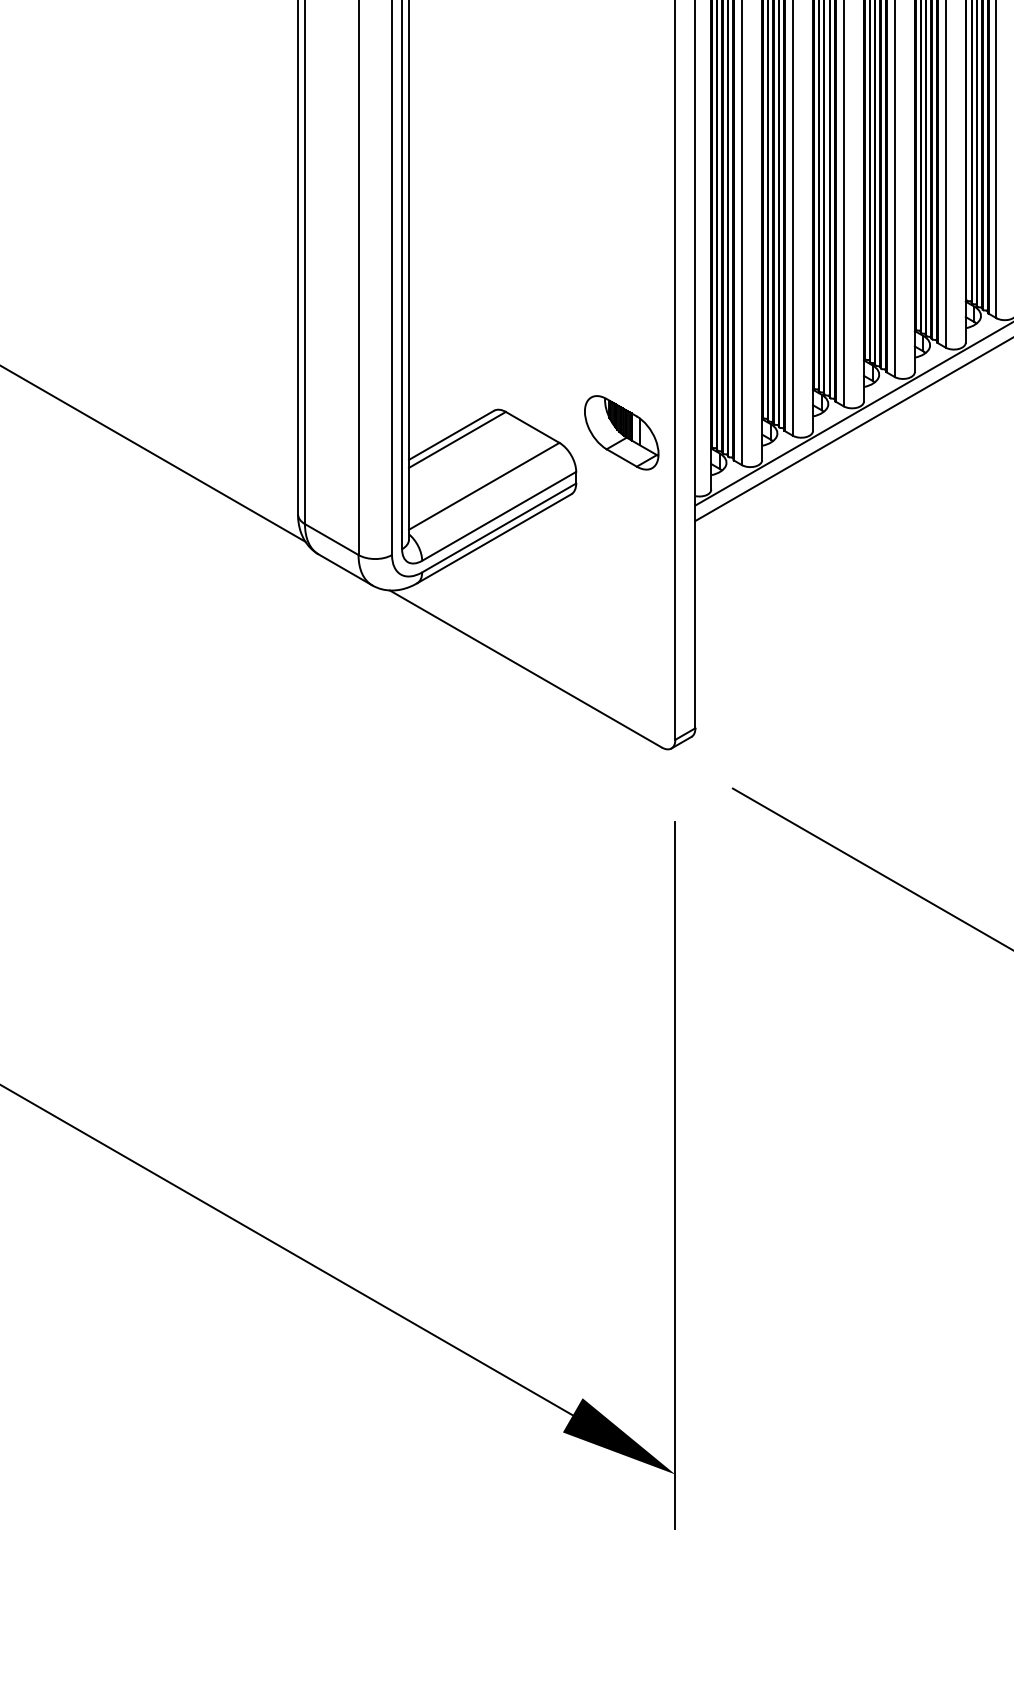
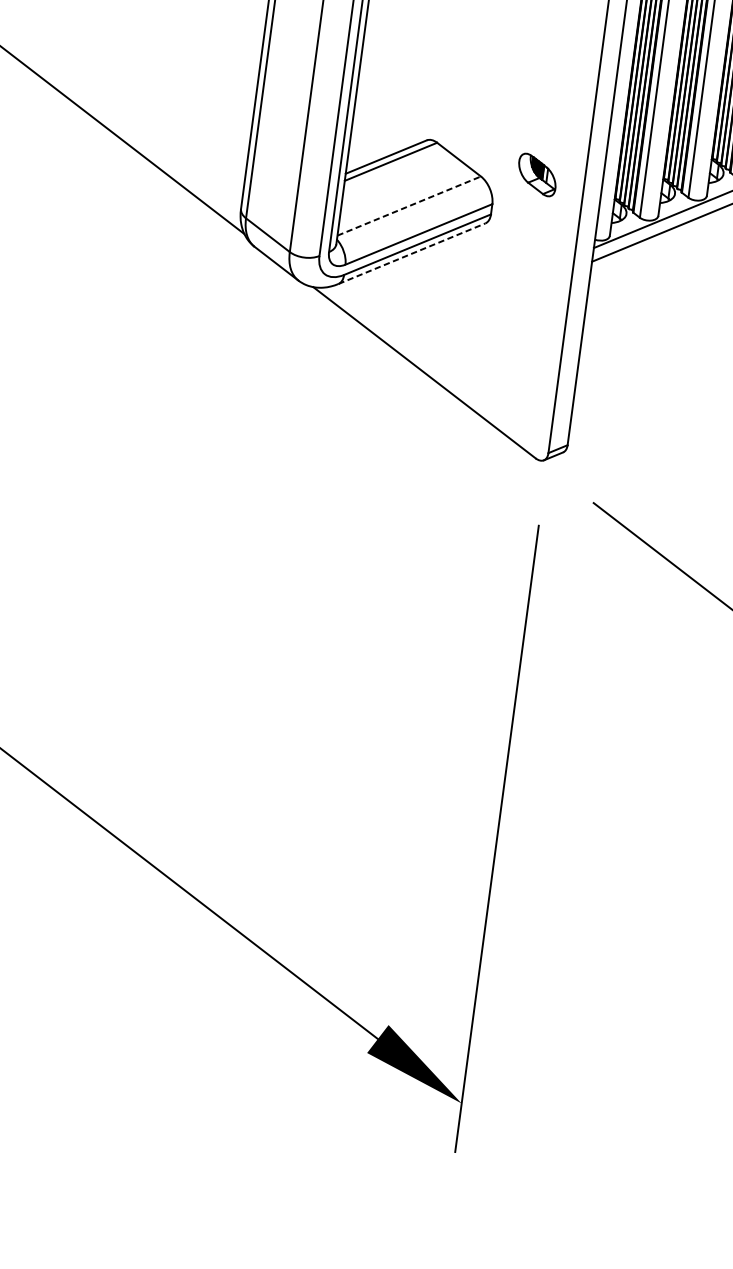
part: (621, 432) -> (537, 174), size x0.6
line: (484, 486) -> (409, 206), solid -> dashed
line: (494, 538) -> (412, 253), solid -> dashed

